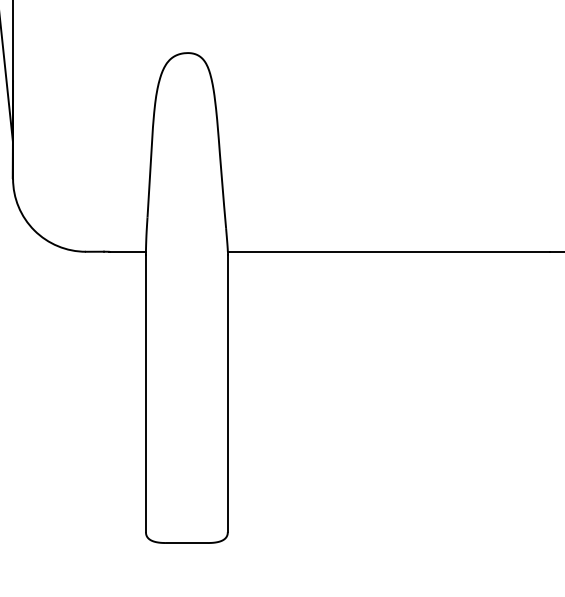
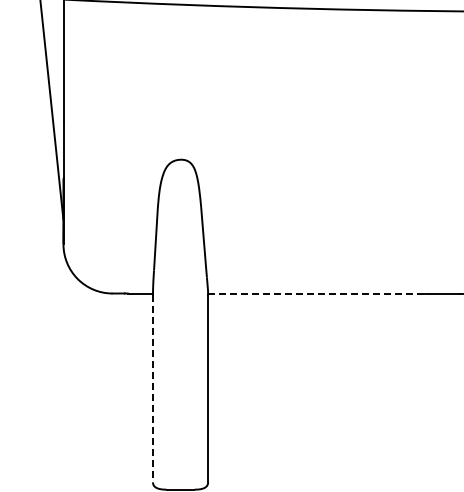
line: (390, 251) -> (317, 293), solid -> dashed
line: (145, 394) -> (152, 389), solid -> dashed

